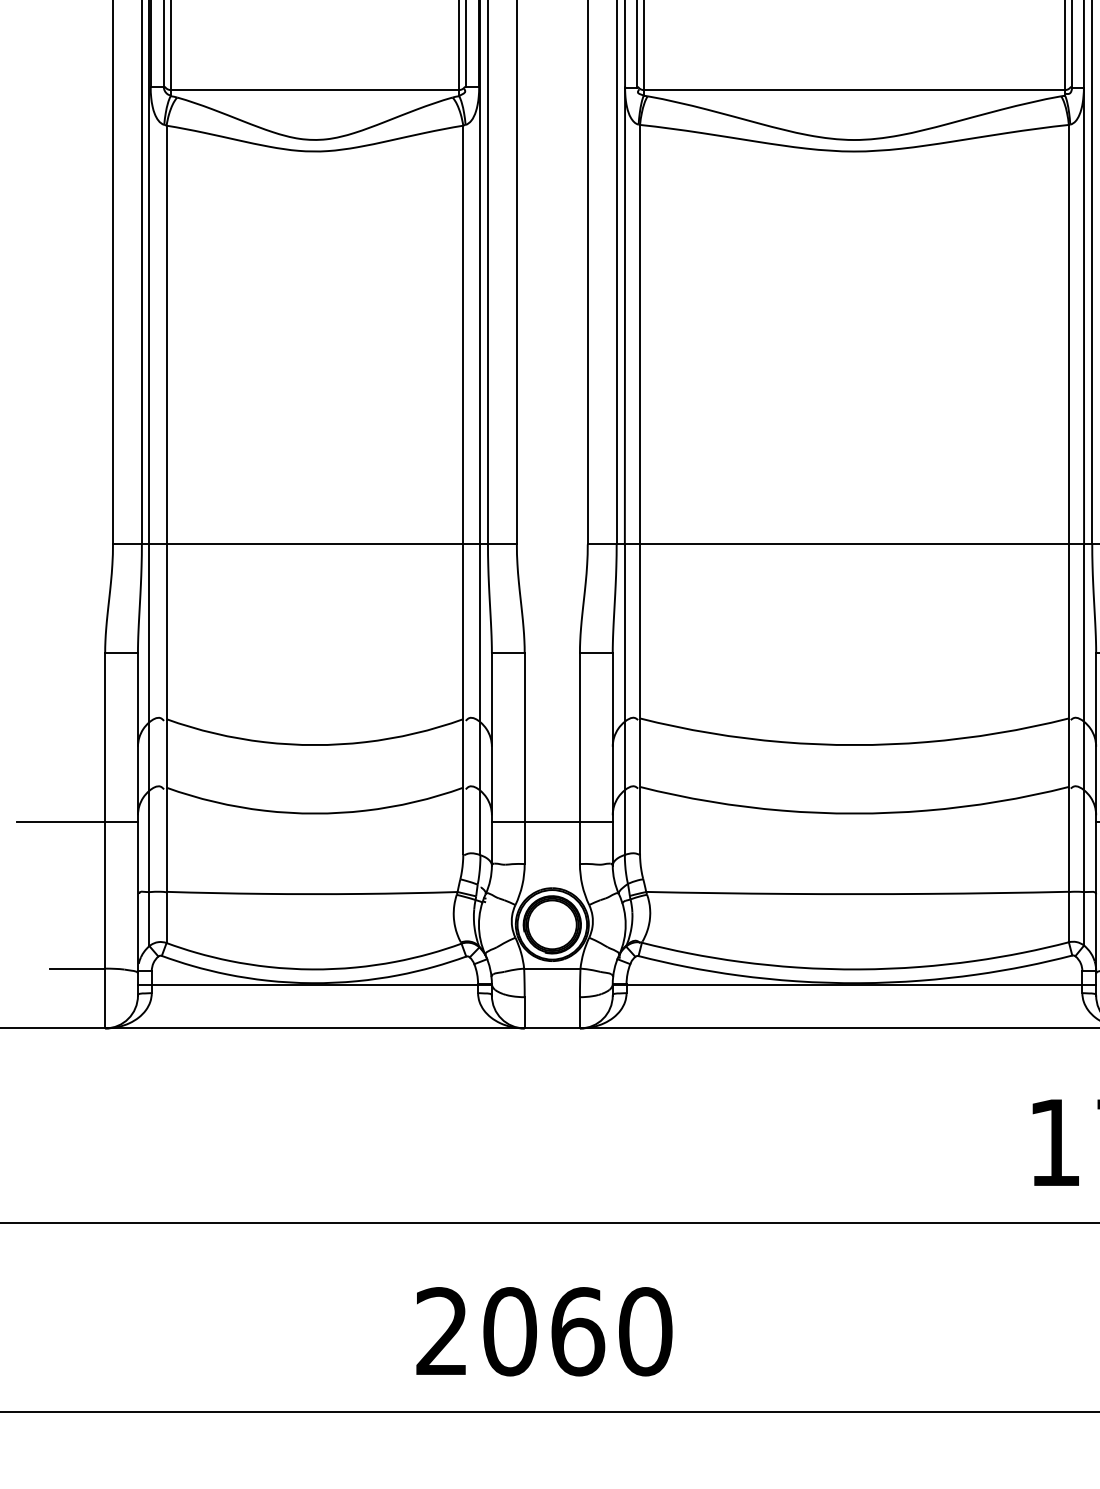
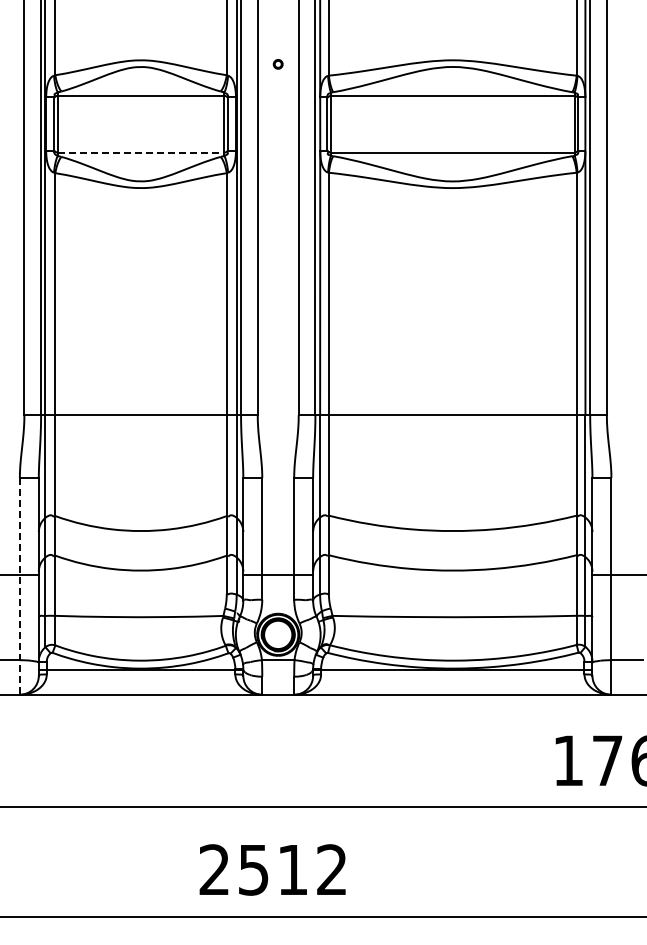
line: (315, 89) -> (141, 152), solid -> dashed
line: (104, 841) -> (19, 586), solid -> dashed
text: (577, 1330) -> (292, 869), 2060 -> 2512

